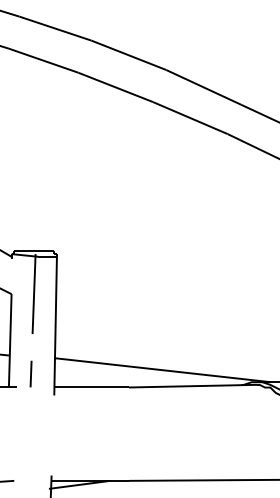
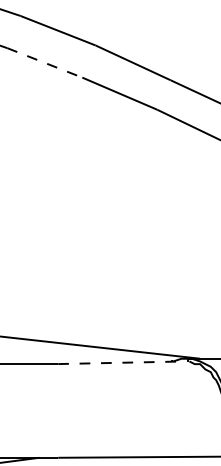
line: (116, 87) -> (45, 63), solid -> dashed
line: (193, 386) -> (122, 363), solid -> dashed

